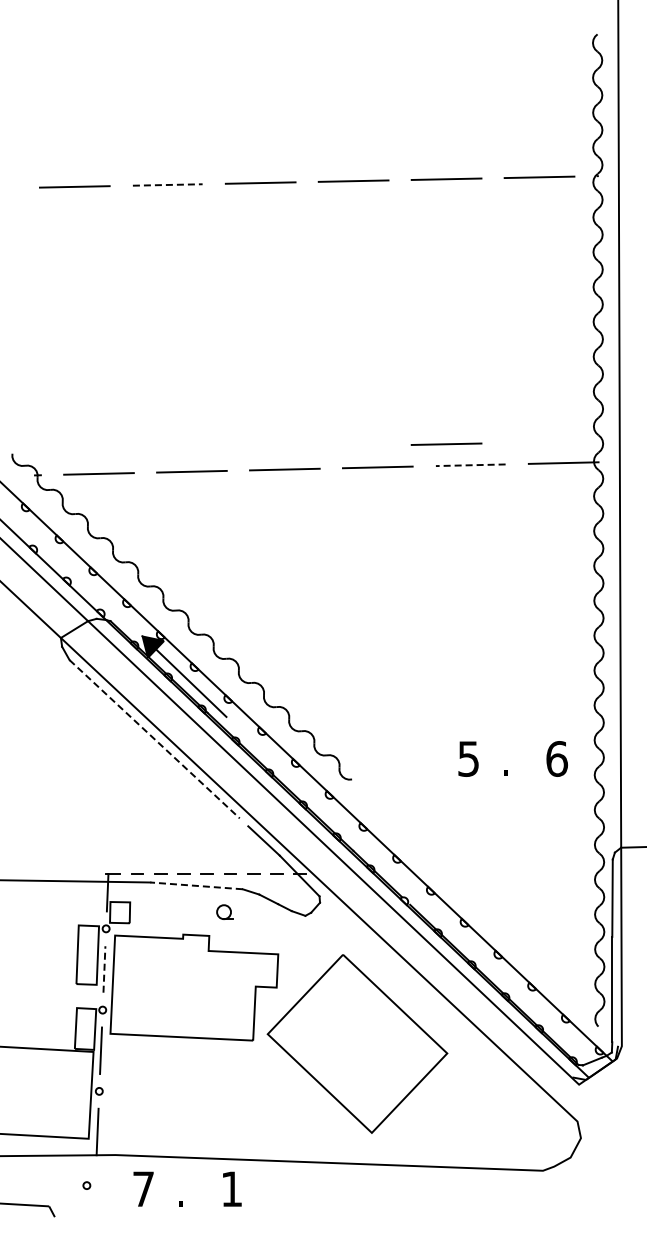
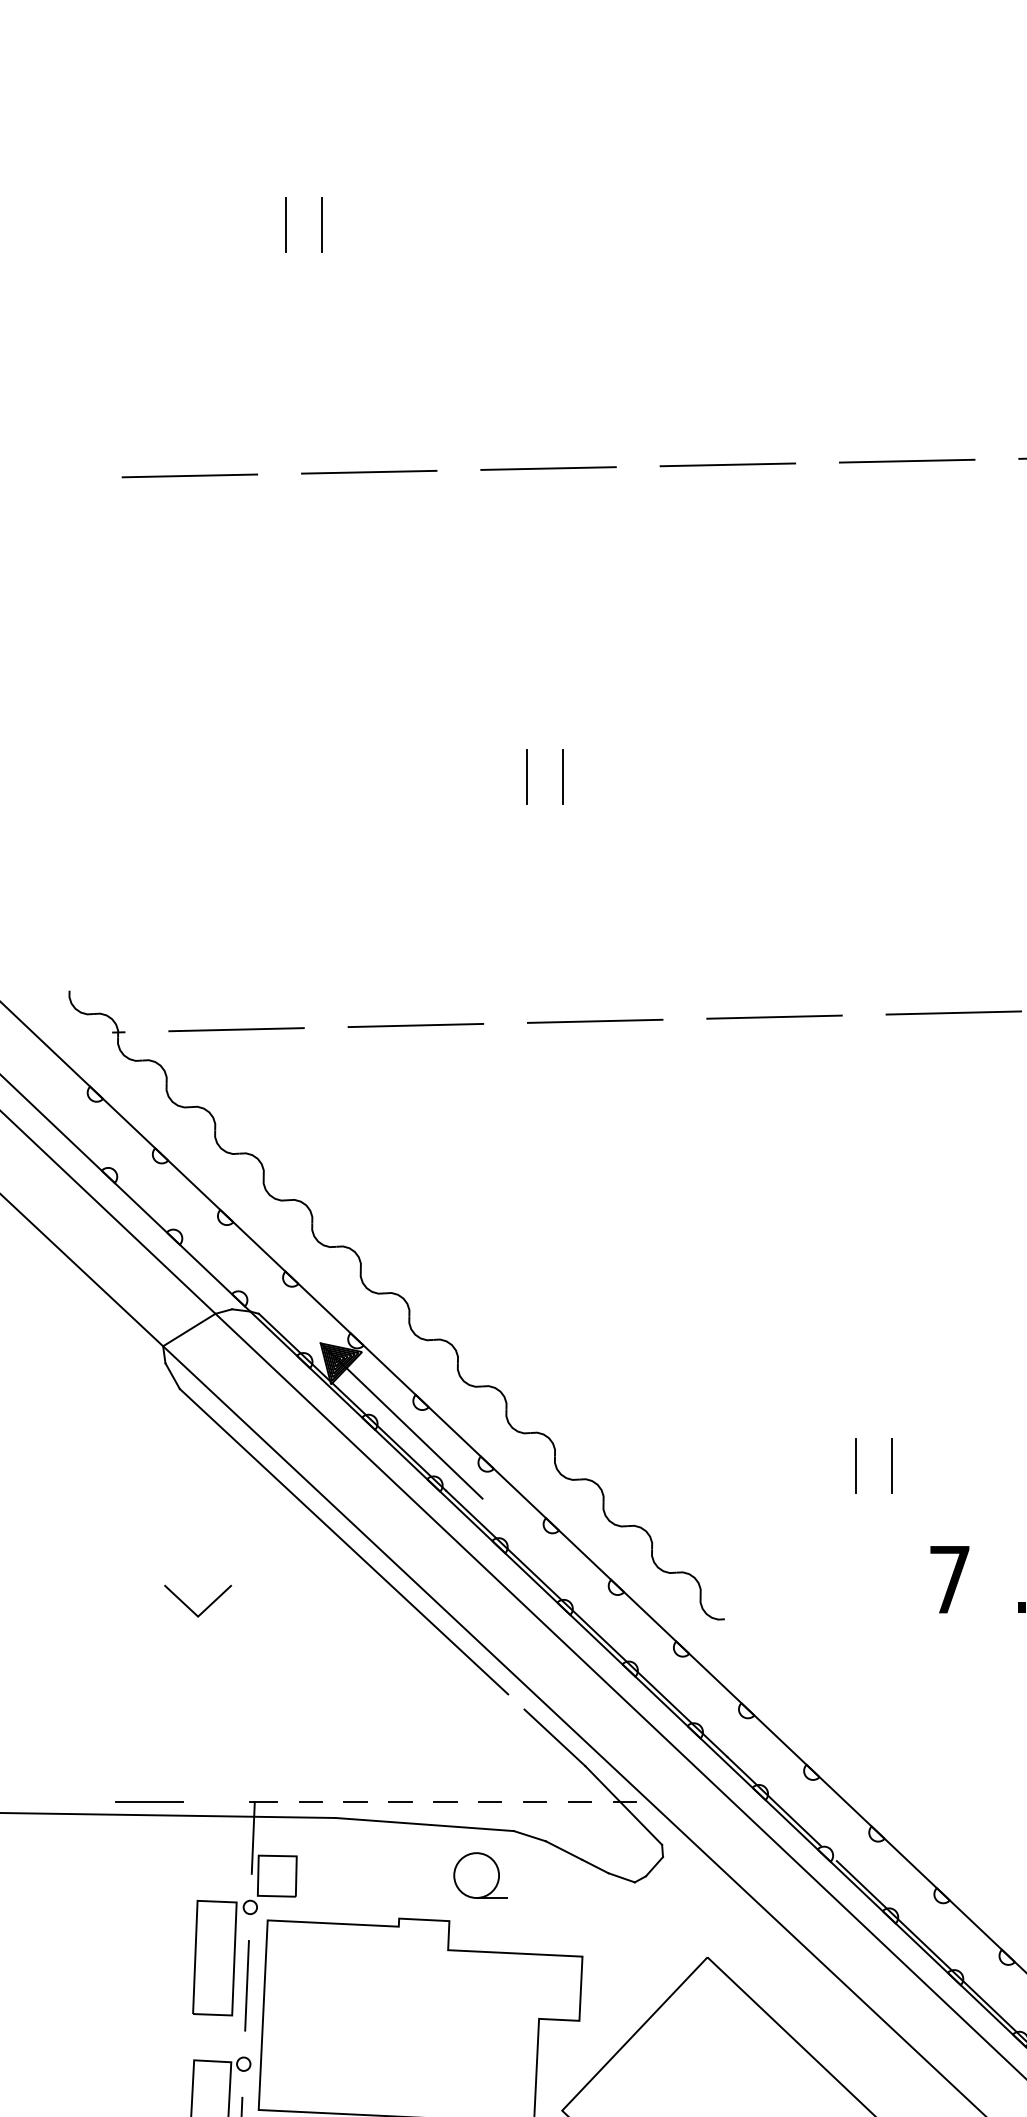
line: (124, 56) -> (285, 224), added
line: (142, 56) -> (320, 224), added
line: (167, 184) -> (368, 471), dashed -> solid
line: (249, 343) -> (526, 778), added
line: (268, 343) -> (563, 778), added
line: (446, 443) -> (907, 971), removed
line: (470, 465) -> (953, 1013), dashed -> solid
line: (420, 699) -> (856, 1464), added
line: (438, 699) -> (891, 1464), added
line: (155, 739) -> (345, 1542), dashed -> solid
text: (468, 758) -> (949, 1578), 5 -> 7
line: (75, 773) -> (191, 1607), added
line: (53, 874) -> (148, 1802), added
line: (196, 885) -> (424, 1823), dashed -> solid
part: (224, 911) -> (478, 1873), size x1.67
line: (104, 968) -> (247, 1983), dashed -> solid

